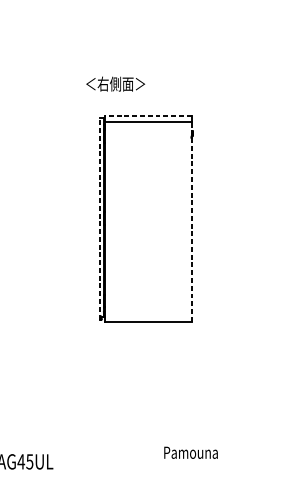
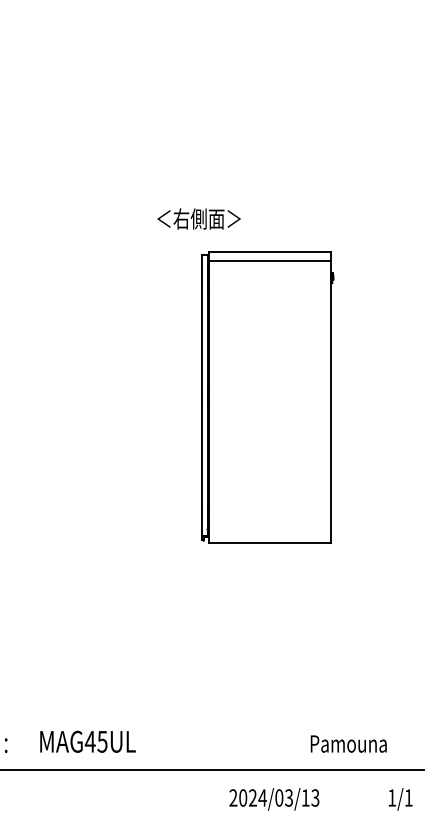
text: (115, 83) -> (198, 218), moved
line: (147, 115) -> (269, 251), dashed -> solid
line: (100, 218) -> (202, 397), dashed -> solid
line: (191, 221) -> (331, 401), dashed -> solid
text: (190, 452) -> (348, 743), moved

